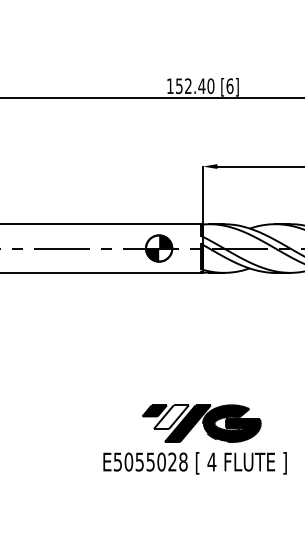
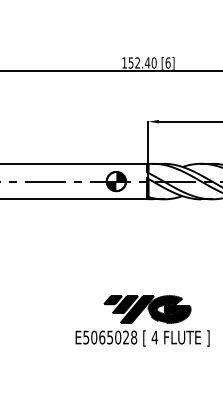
fill: (171, 416) -> (125, 304), added
text: (140, 461) -> (102, 337), E5055028 -> E5065028

